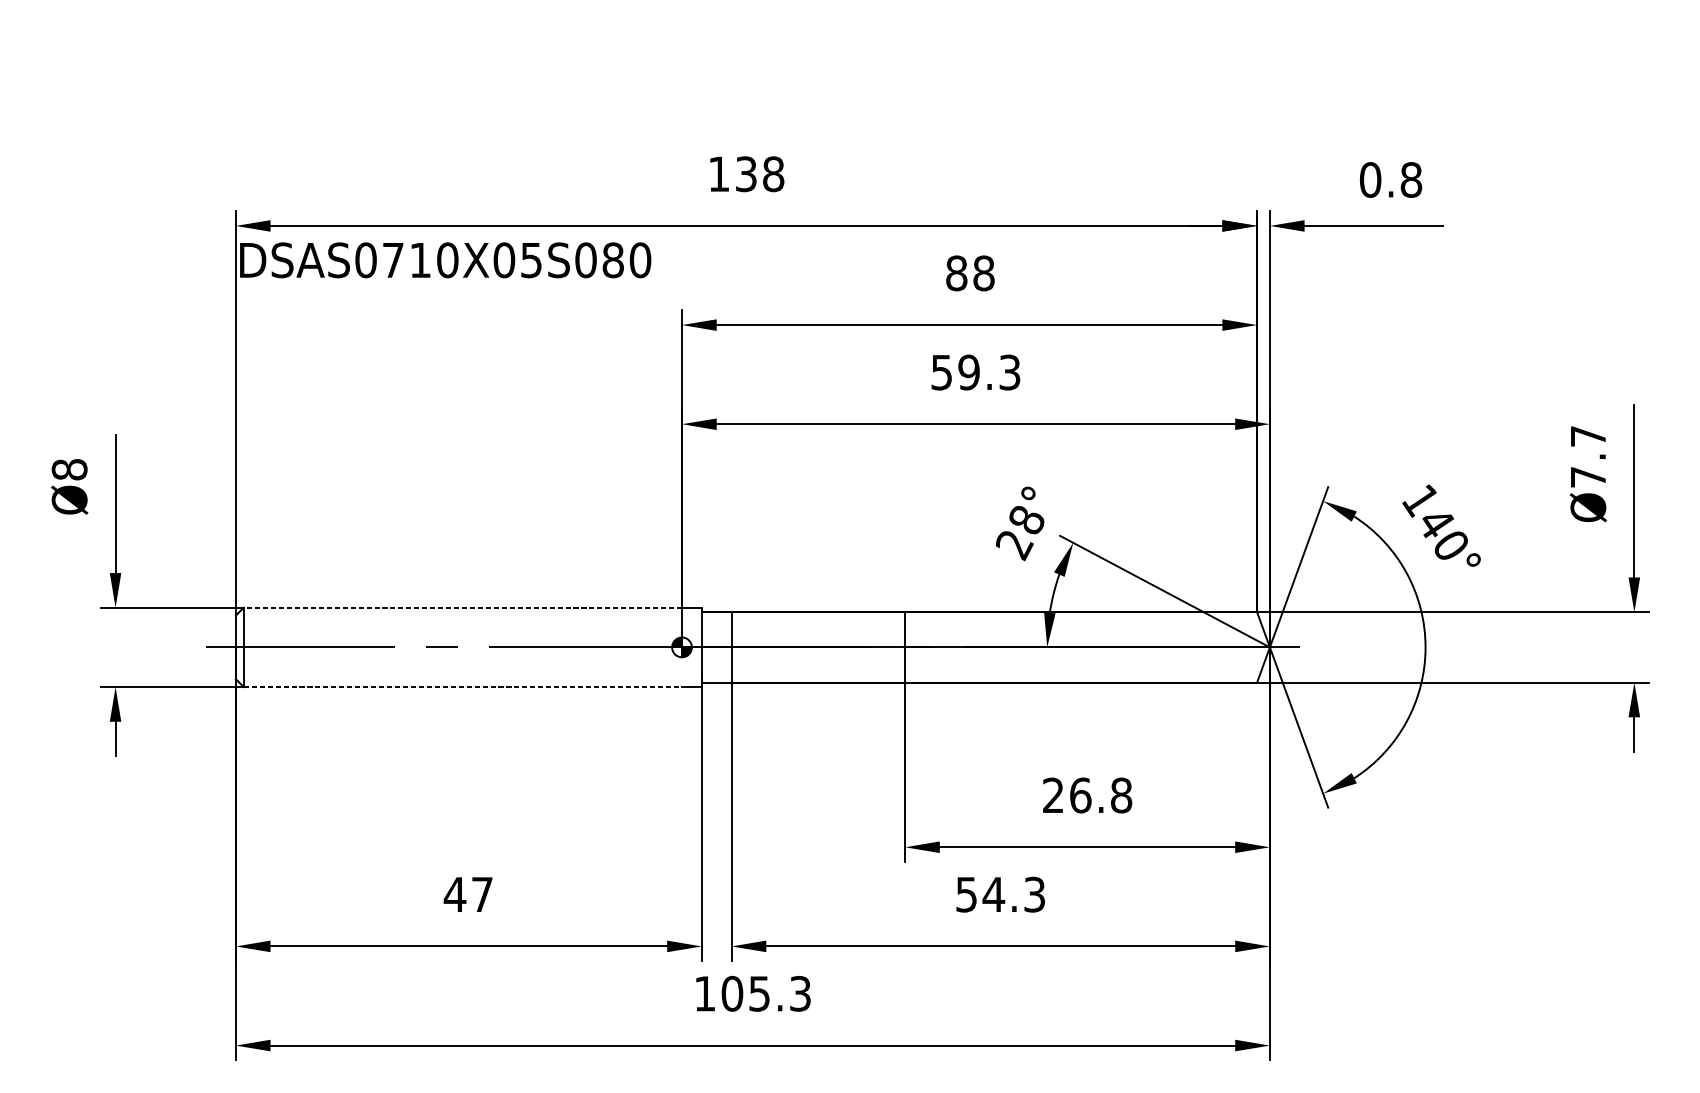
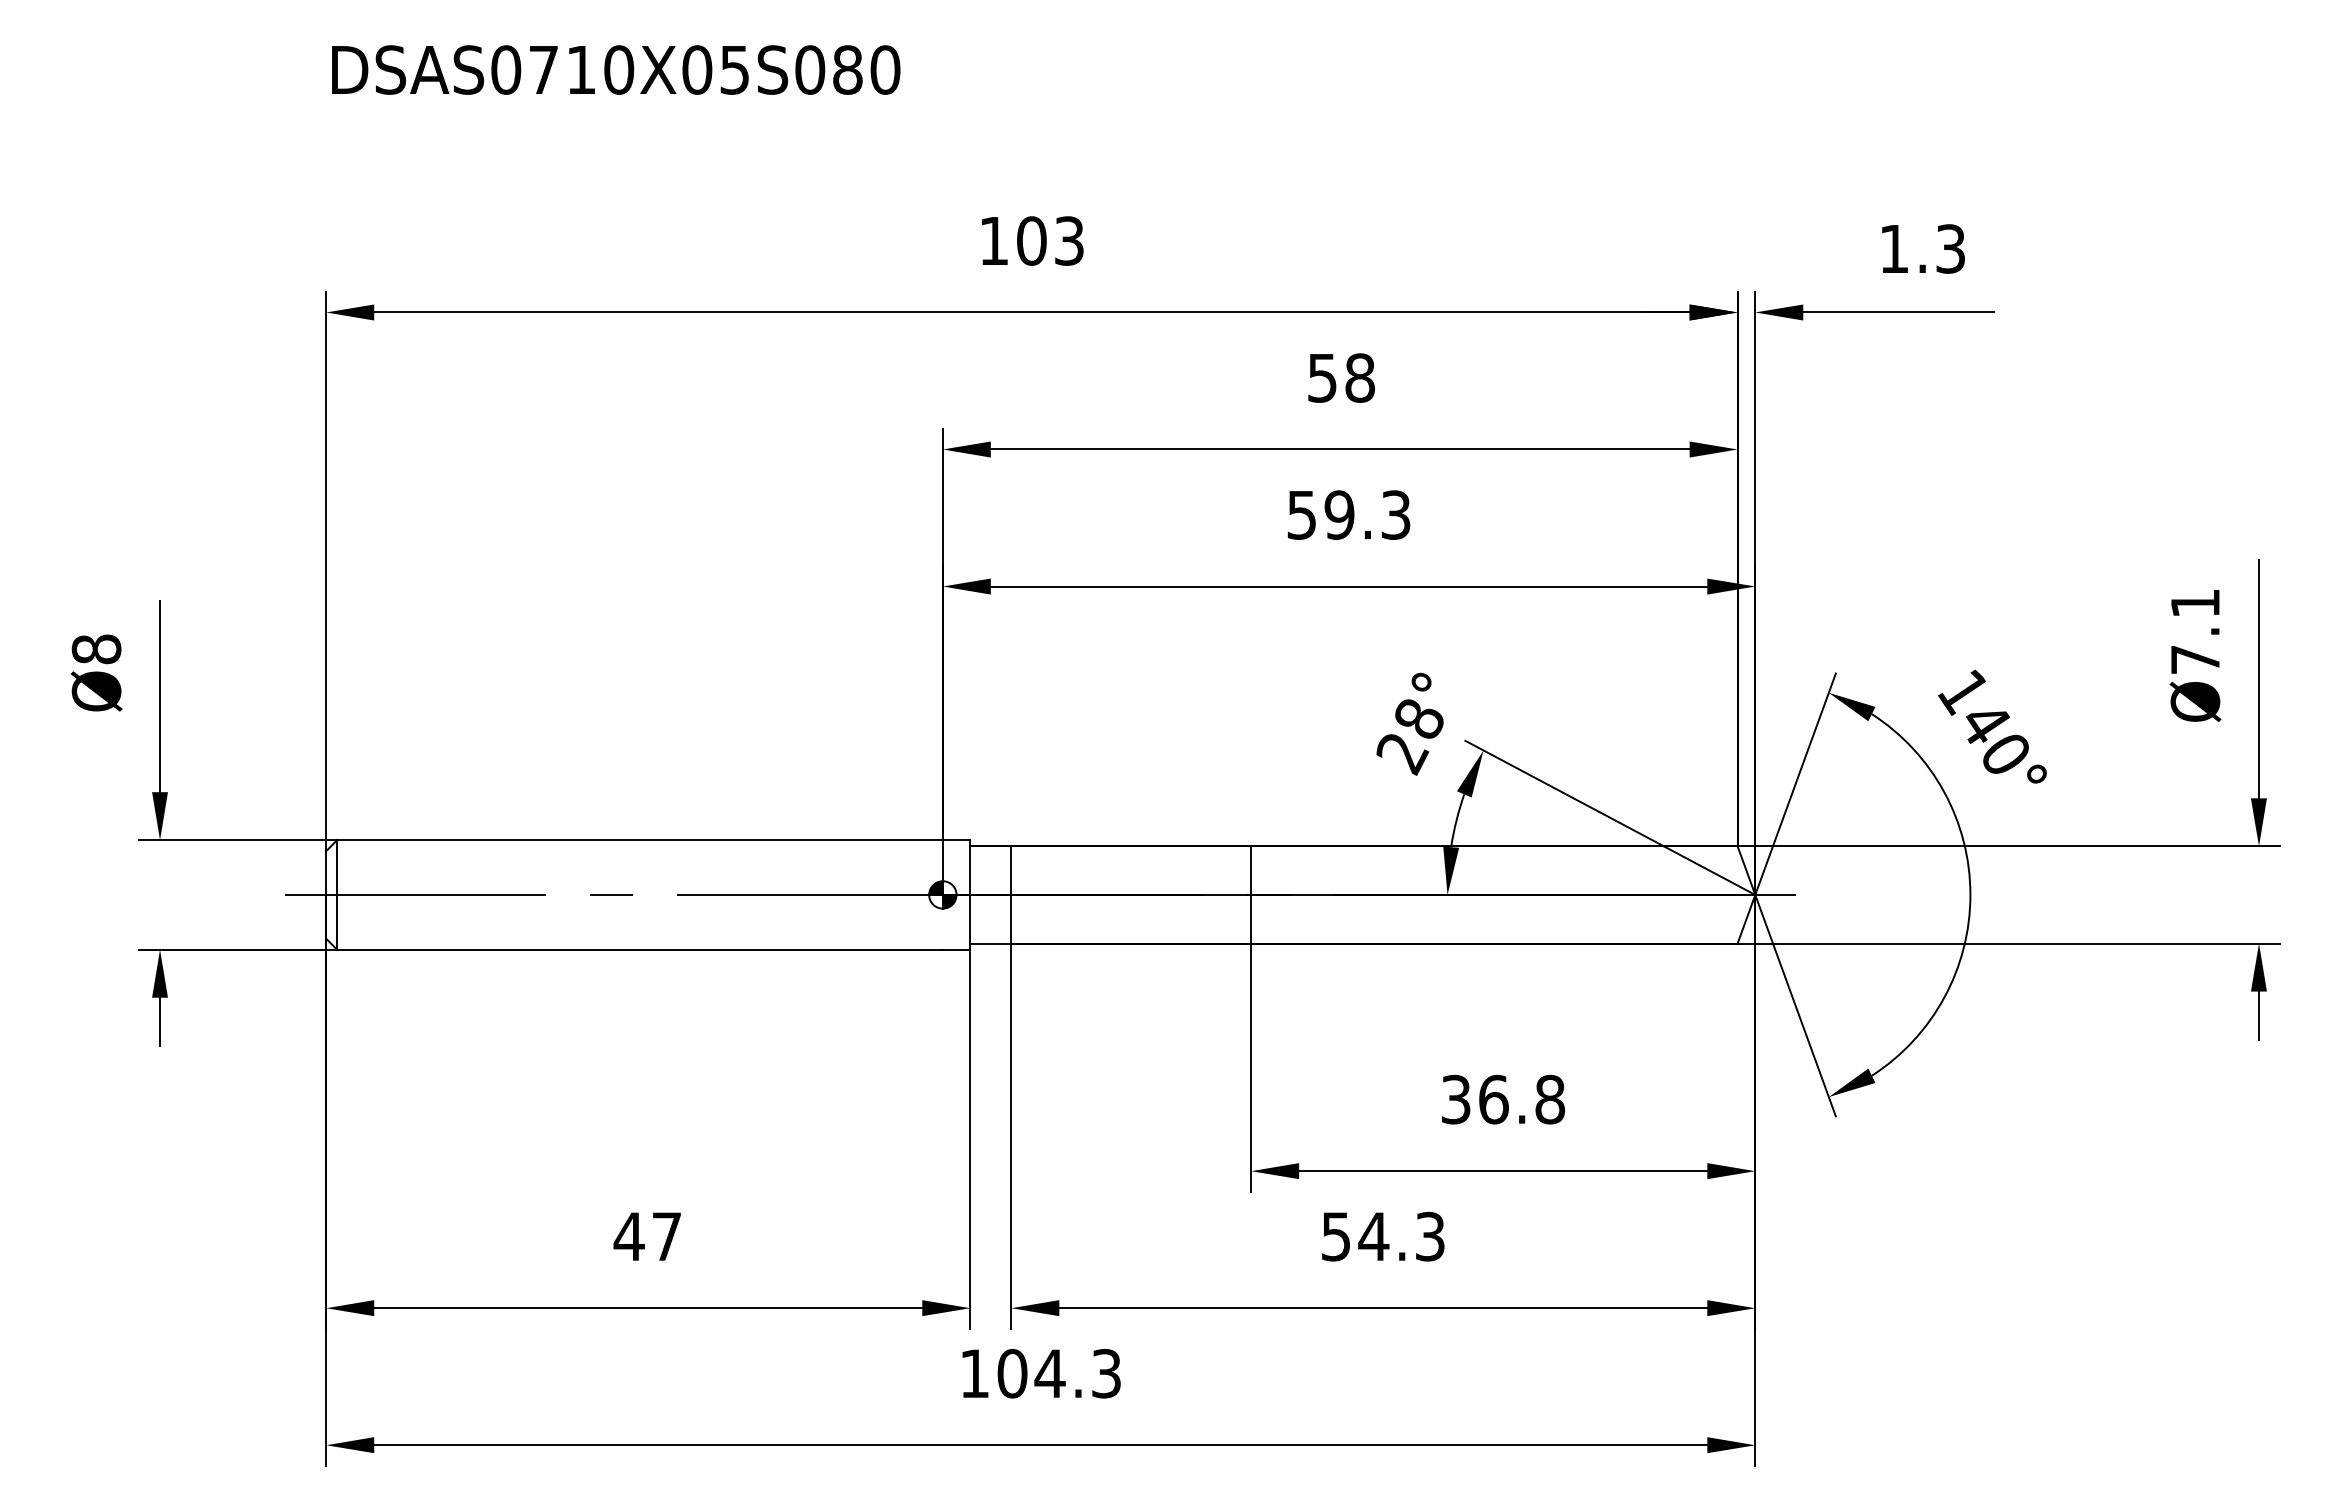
text: (759, 173) -> (1050, 240), 138 -> 103
text: (1390, 179) -> (1922, 248), 0.8 -> 1.3
text: (445, 259) -> (616, 69), moved
text: (956, 272) -> (1322, 377), 88 -> 58
text: (1588, 436) -> (2195, 603), Ø7.7 -> Ø7.1
line: (463, 608) -> (640, 840), dashed -> solid
line: (463, 686) -> (640, 949), dashed -> solid
text: (1052, 795) -> (1455, 1099), 26.8 -> 36.8
text: (759, 993) -> (1049, 1373), 105.3 -> 104.3

